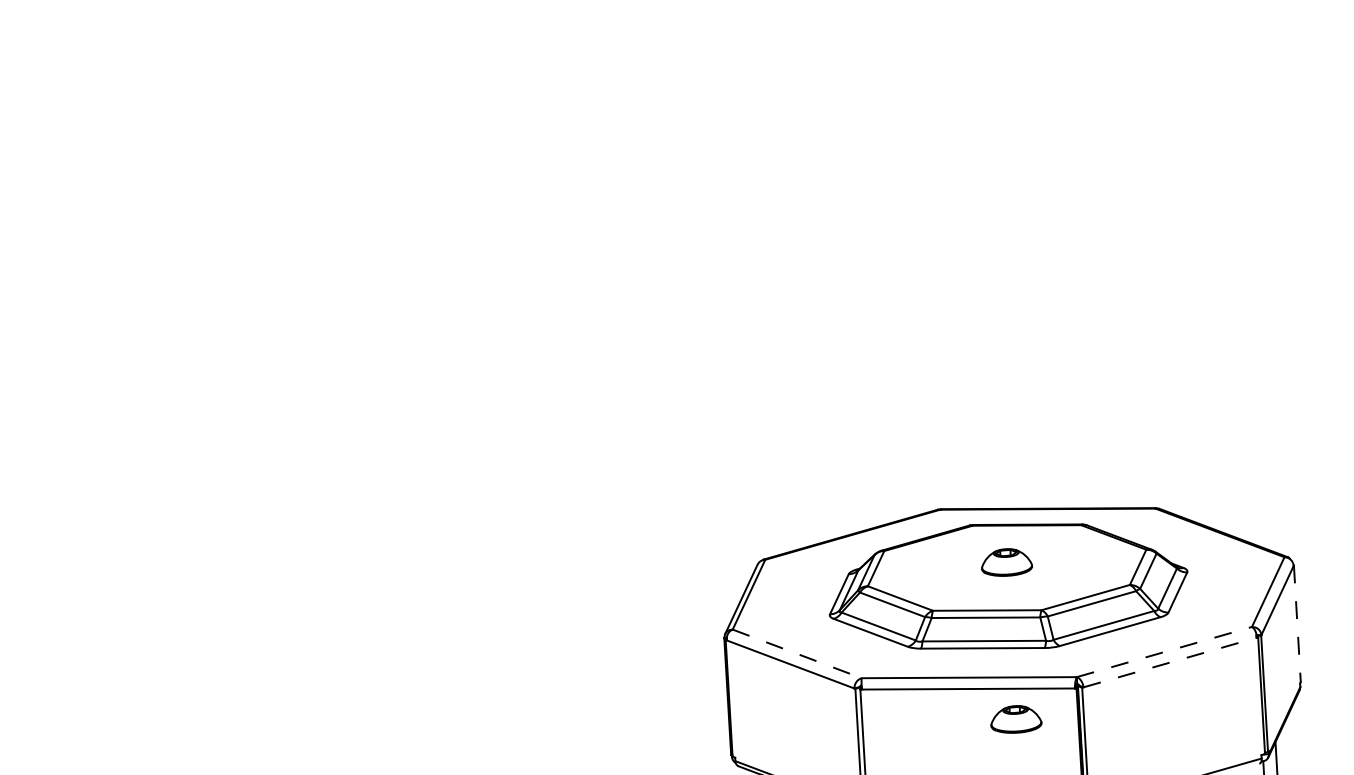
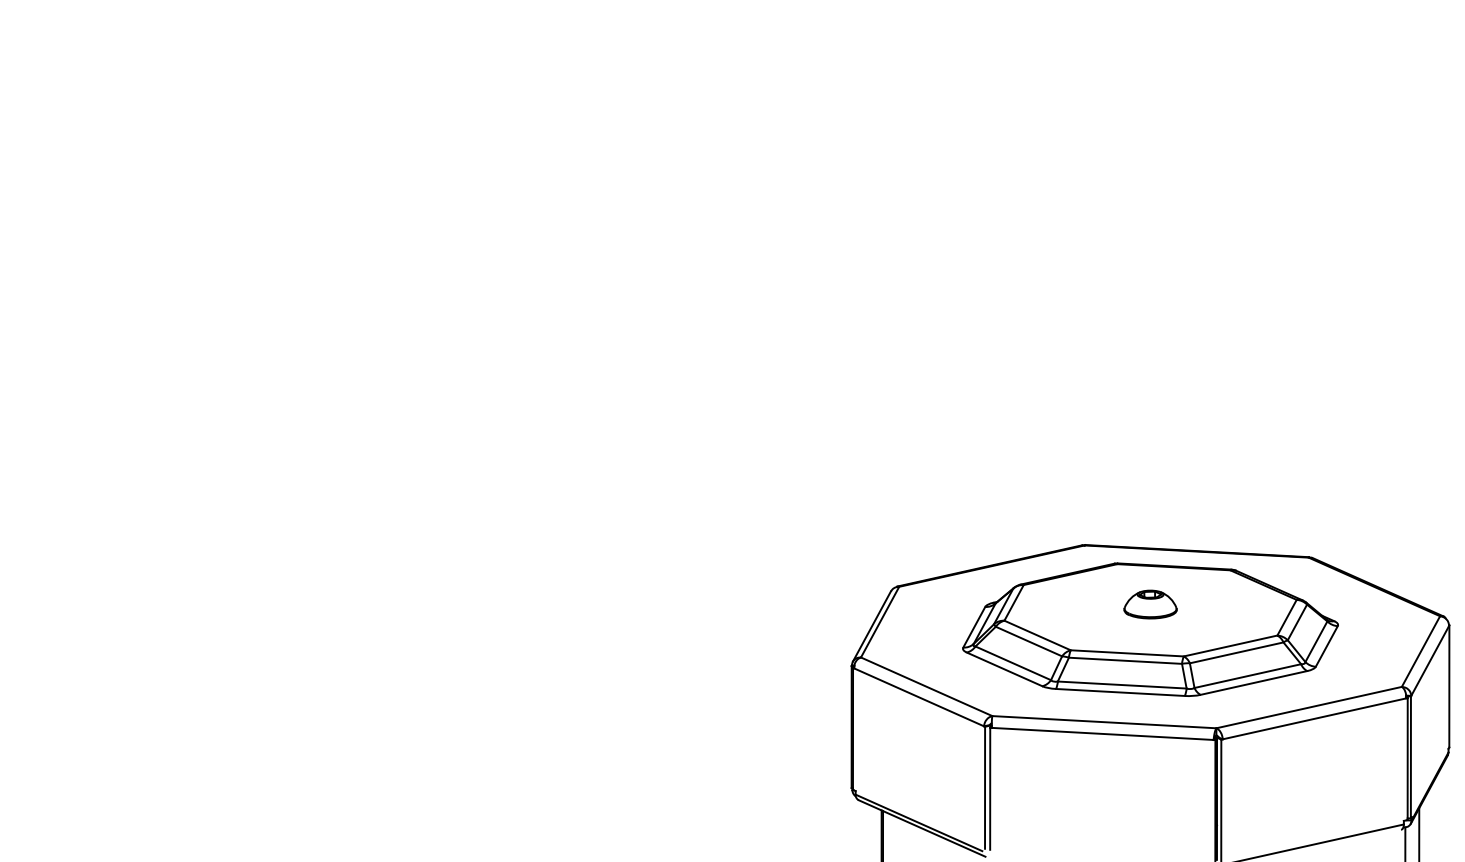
line: (1297, 623) -> (1449, 686), dashed -> solid
line: (1164, 651) -> (1309, 707), dashed -> solid
line: (797, 653) -> (926, 686), dashed -> solid
line: (1170, 662) -> (1314, 718), dashed -> solid
part: (1016, 719) -> (1150, 768), removed

